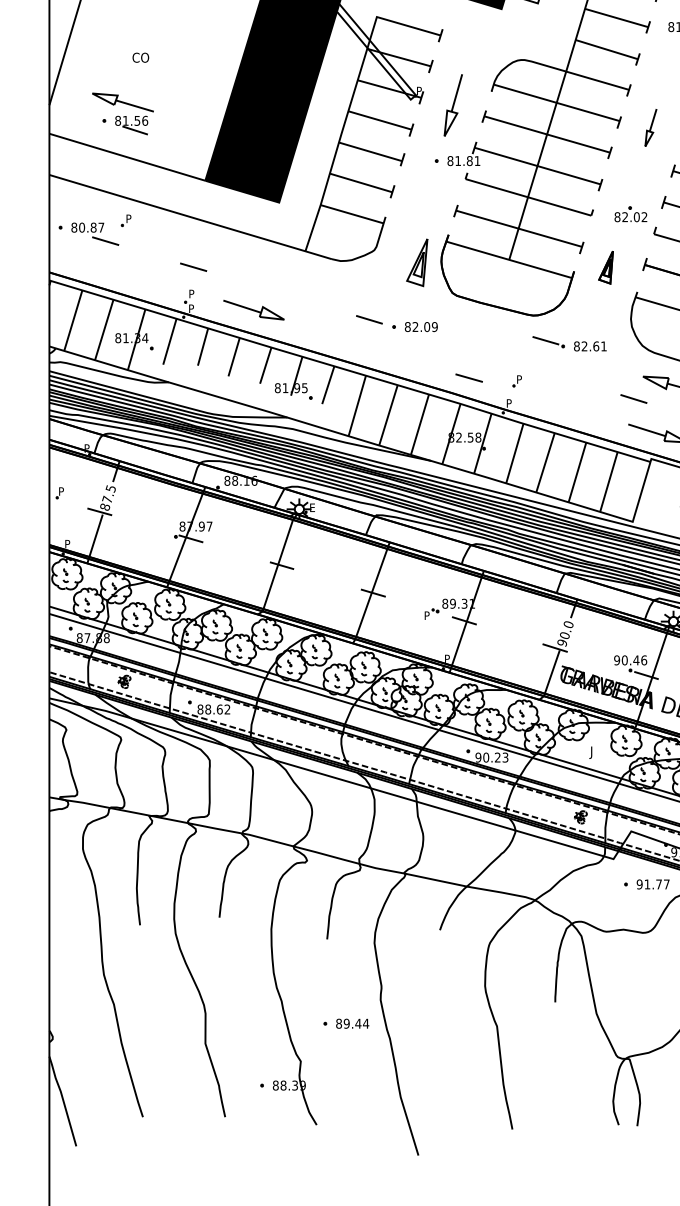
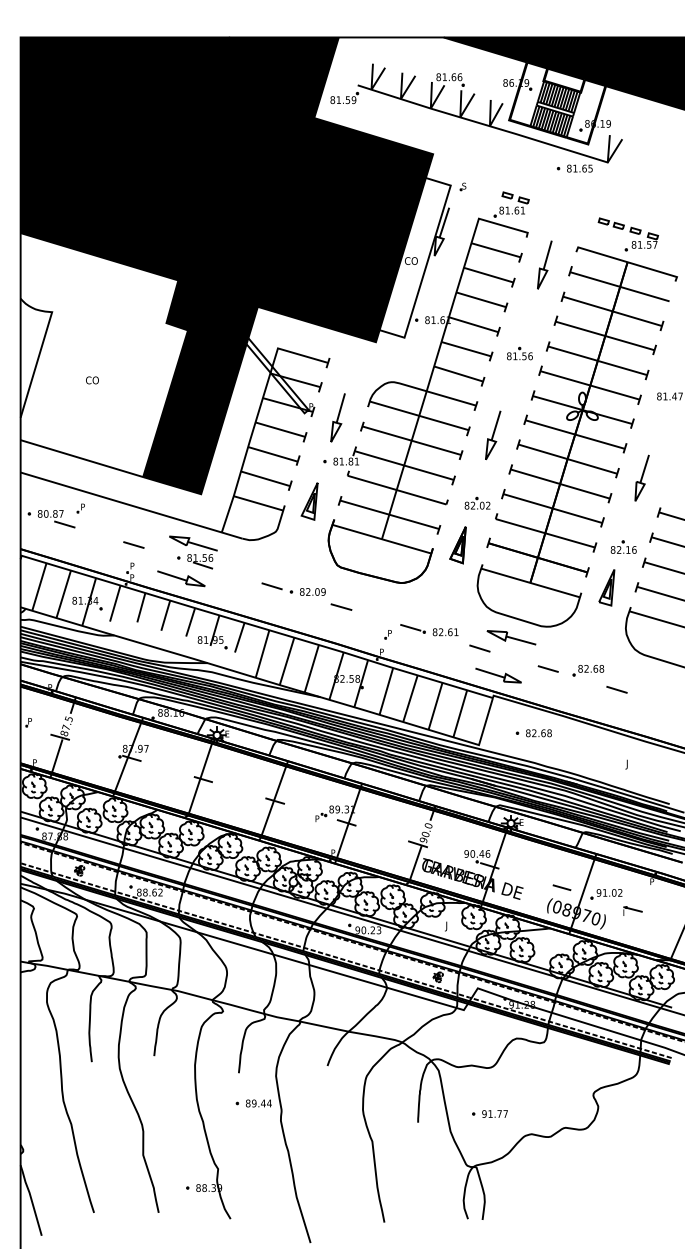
part: (123, 113) -> (193, 552), moved
part: (651, 127) -> (493, 435), size x1.67
part: (417, 262) -> (309, 501), moved
part: (605, 267) -> (457, 545), size x1.43
part: (569, 344) -> (429, 630), moved
line: (469, 377) -> (341, 606), moved
part: (646, 883) -> (489, 1113), moved
part: (345, 1023) -> (253, 1103), moved

